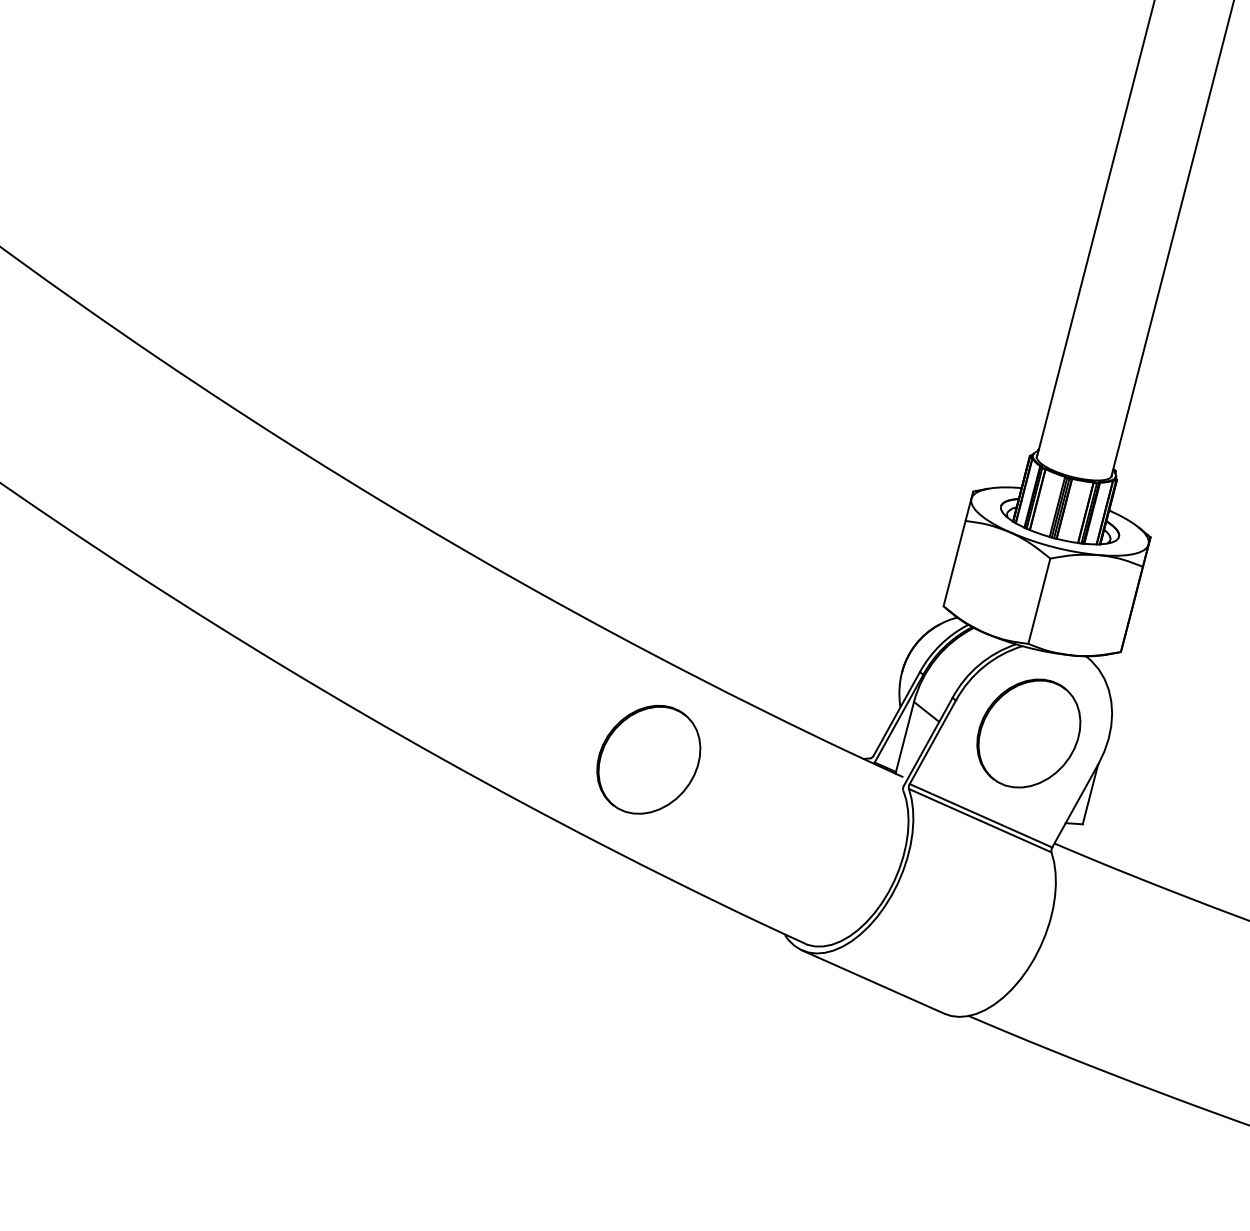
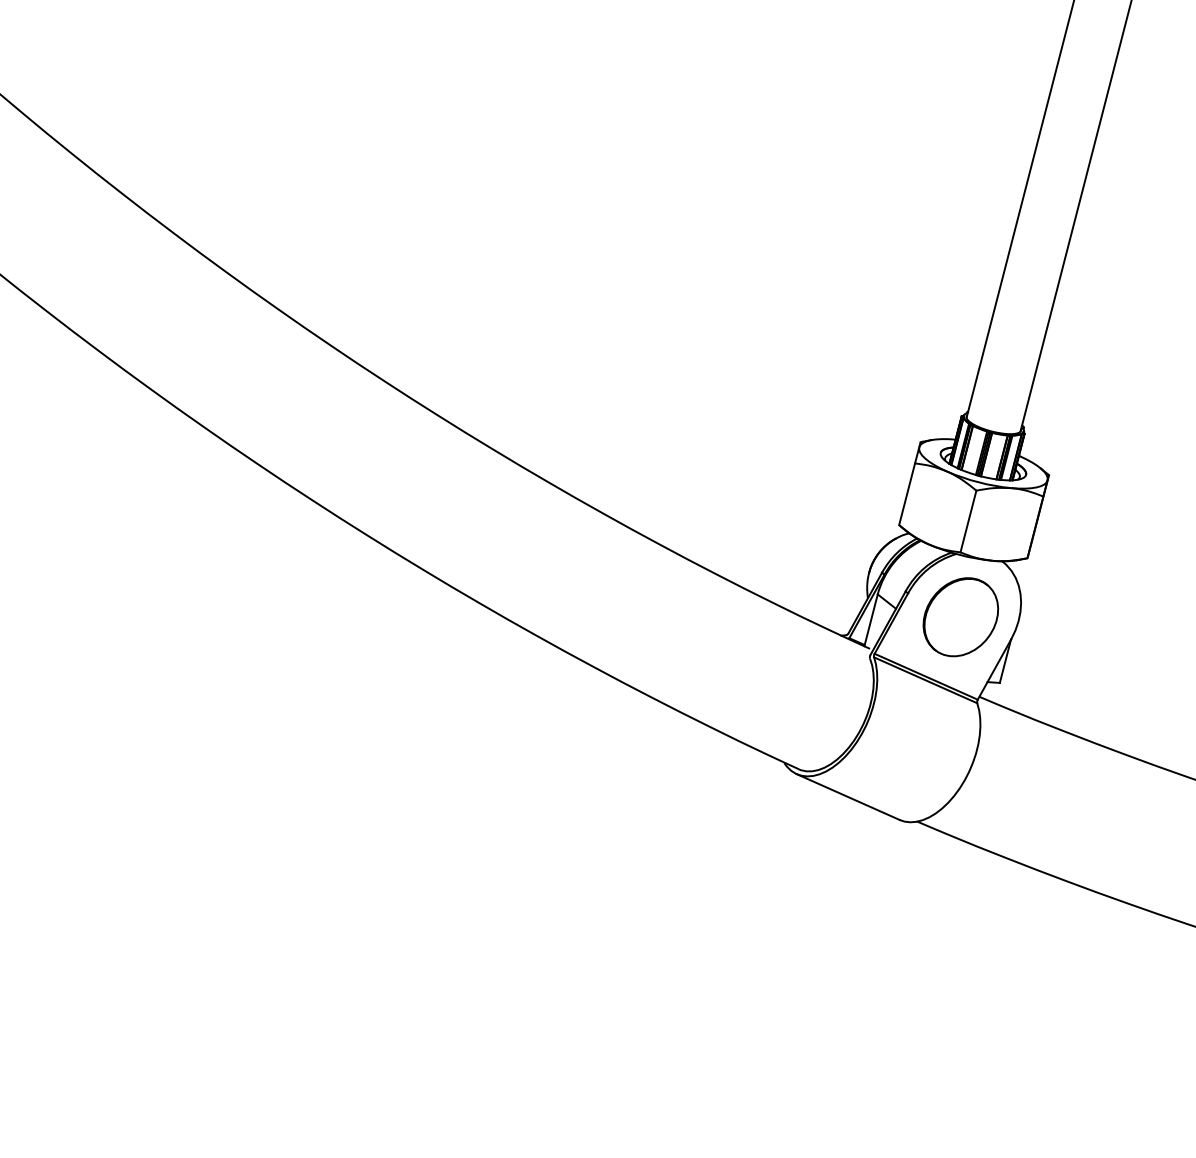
part: (648, 760) -> (685, 636), removed

